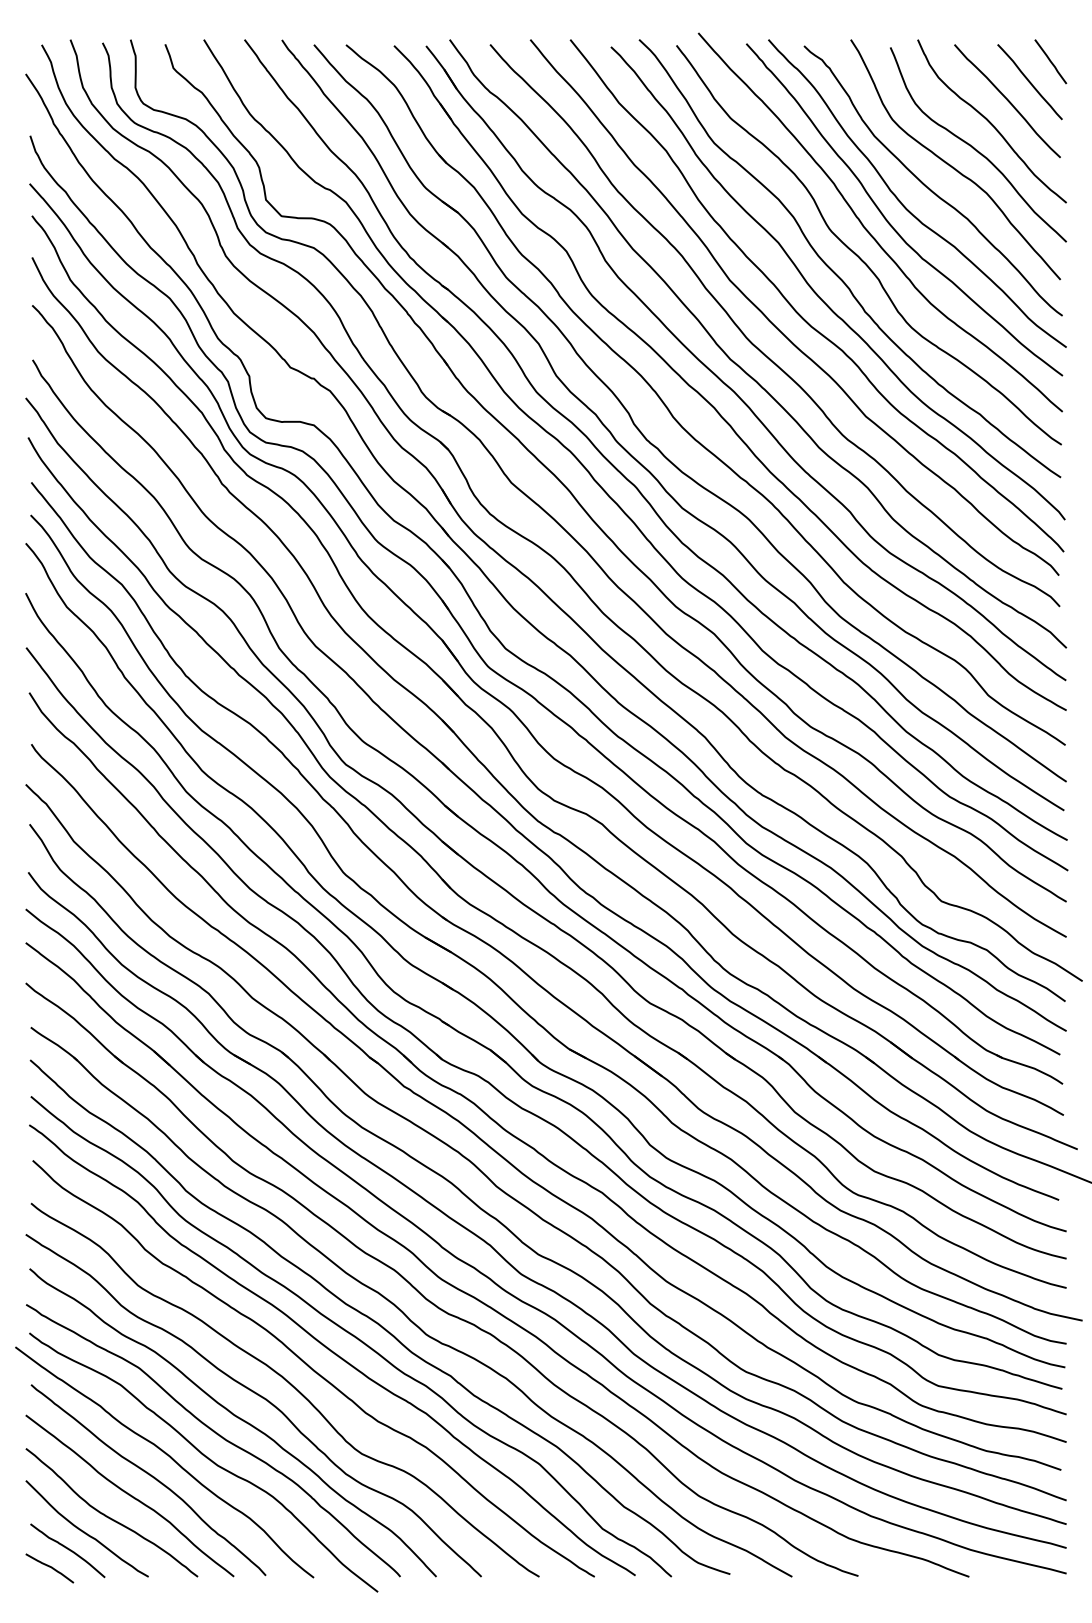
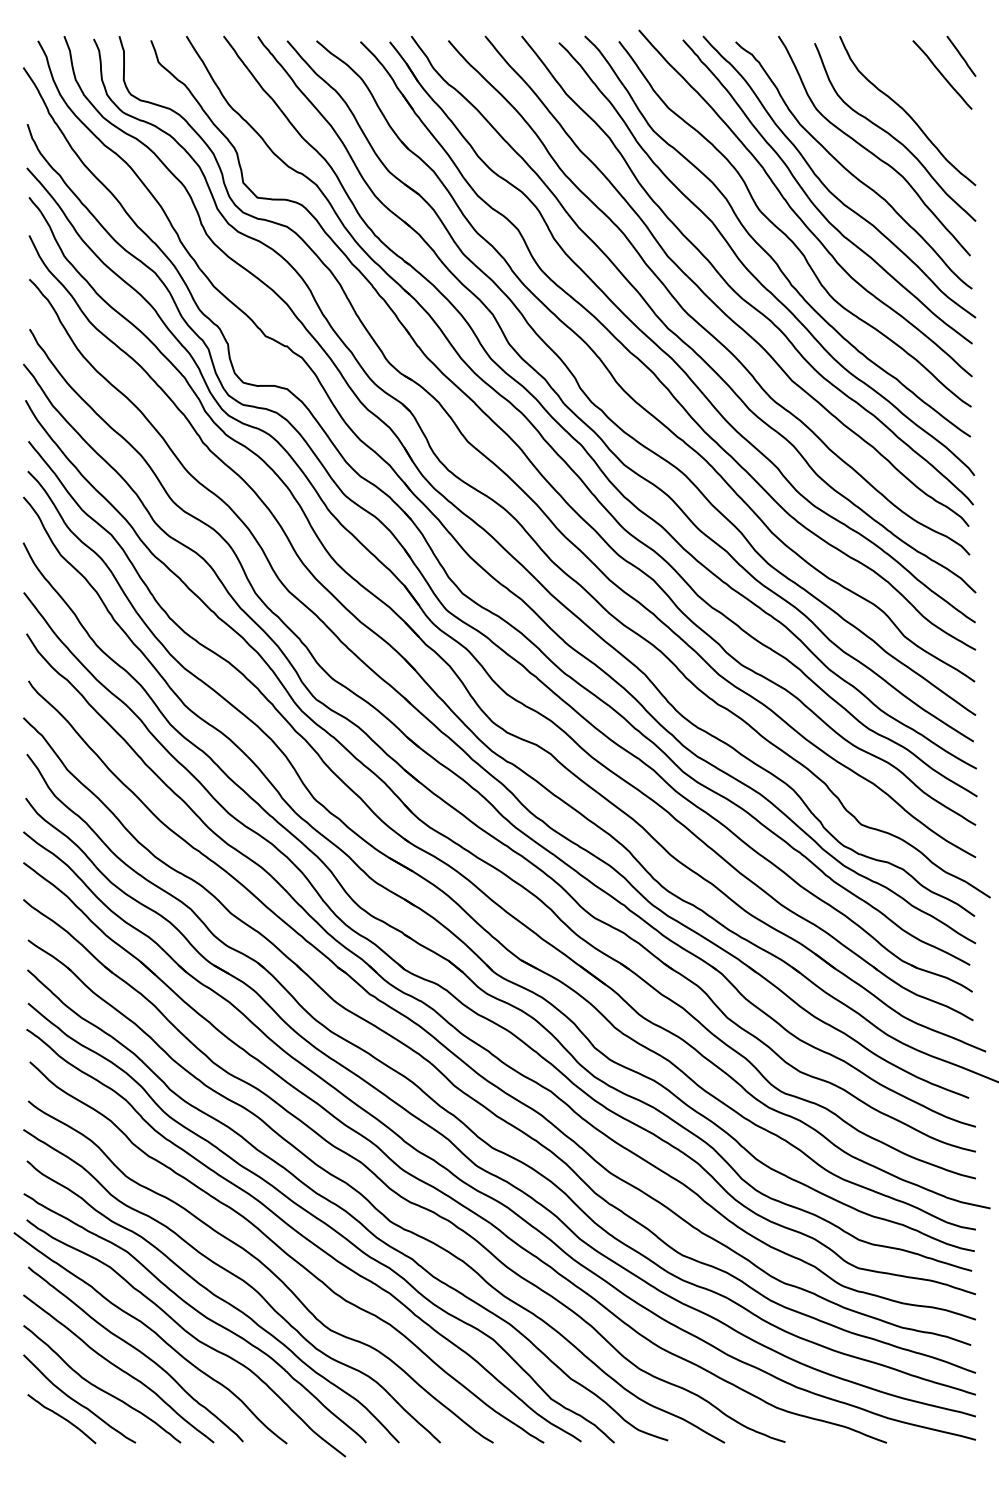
curve: (1007, 101) -> (921, 92), removed
curve: (49, 1567) -> (45, 1434), removed

